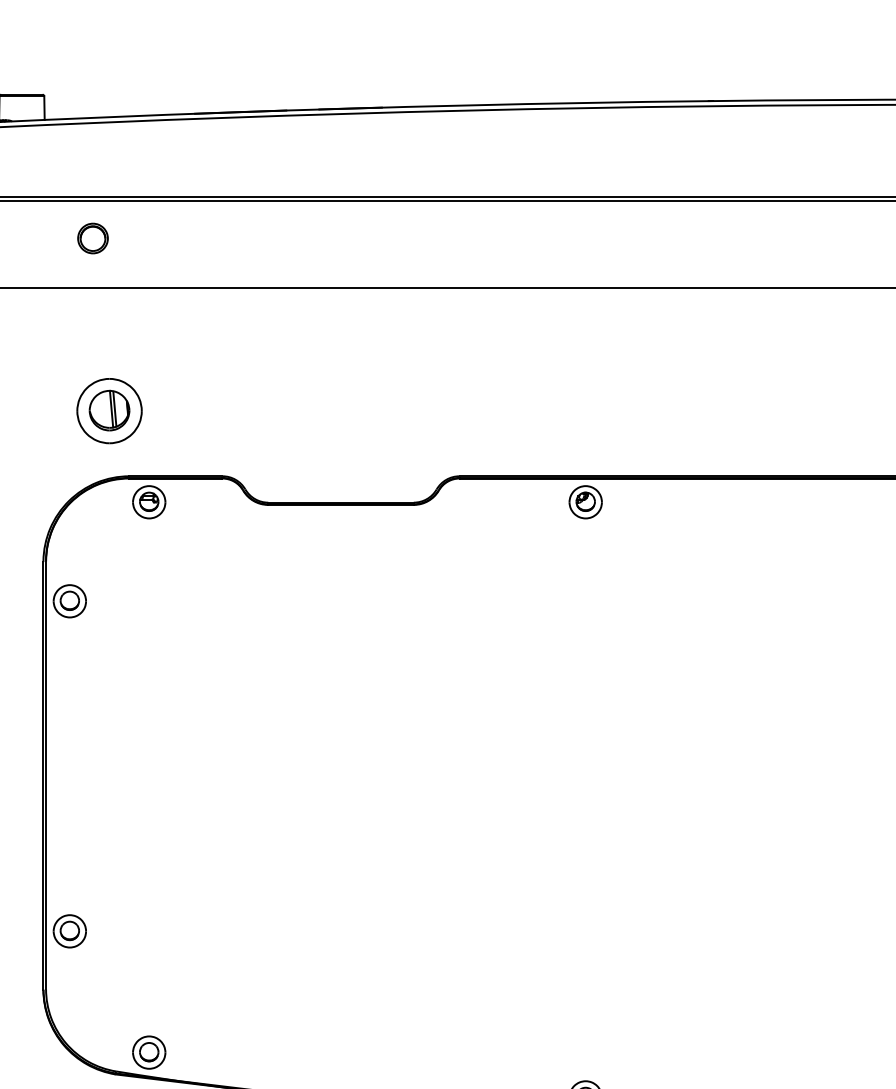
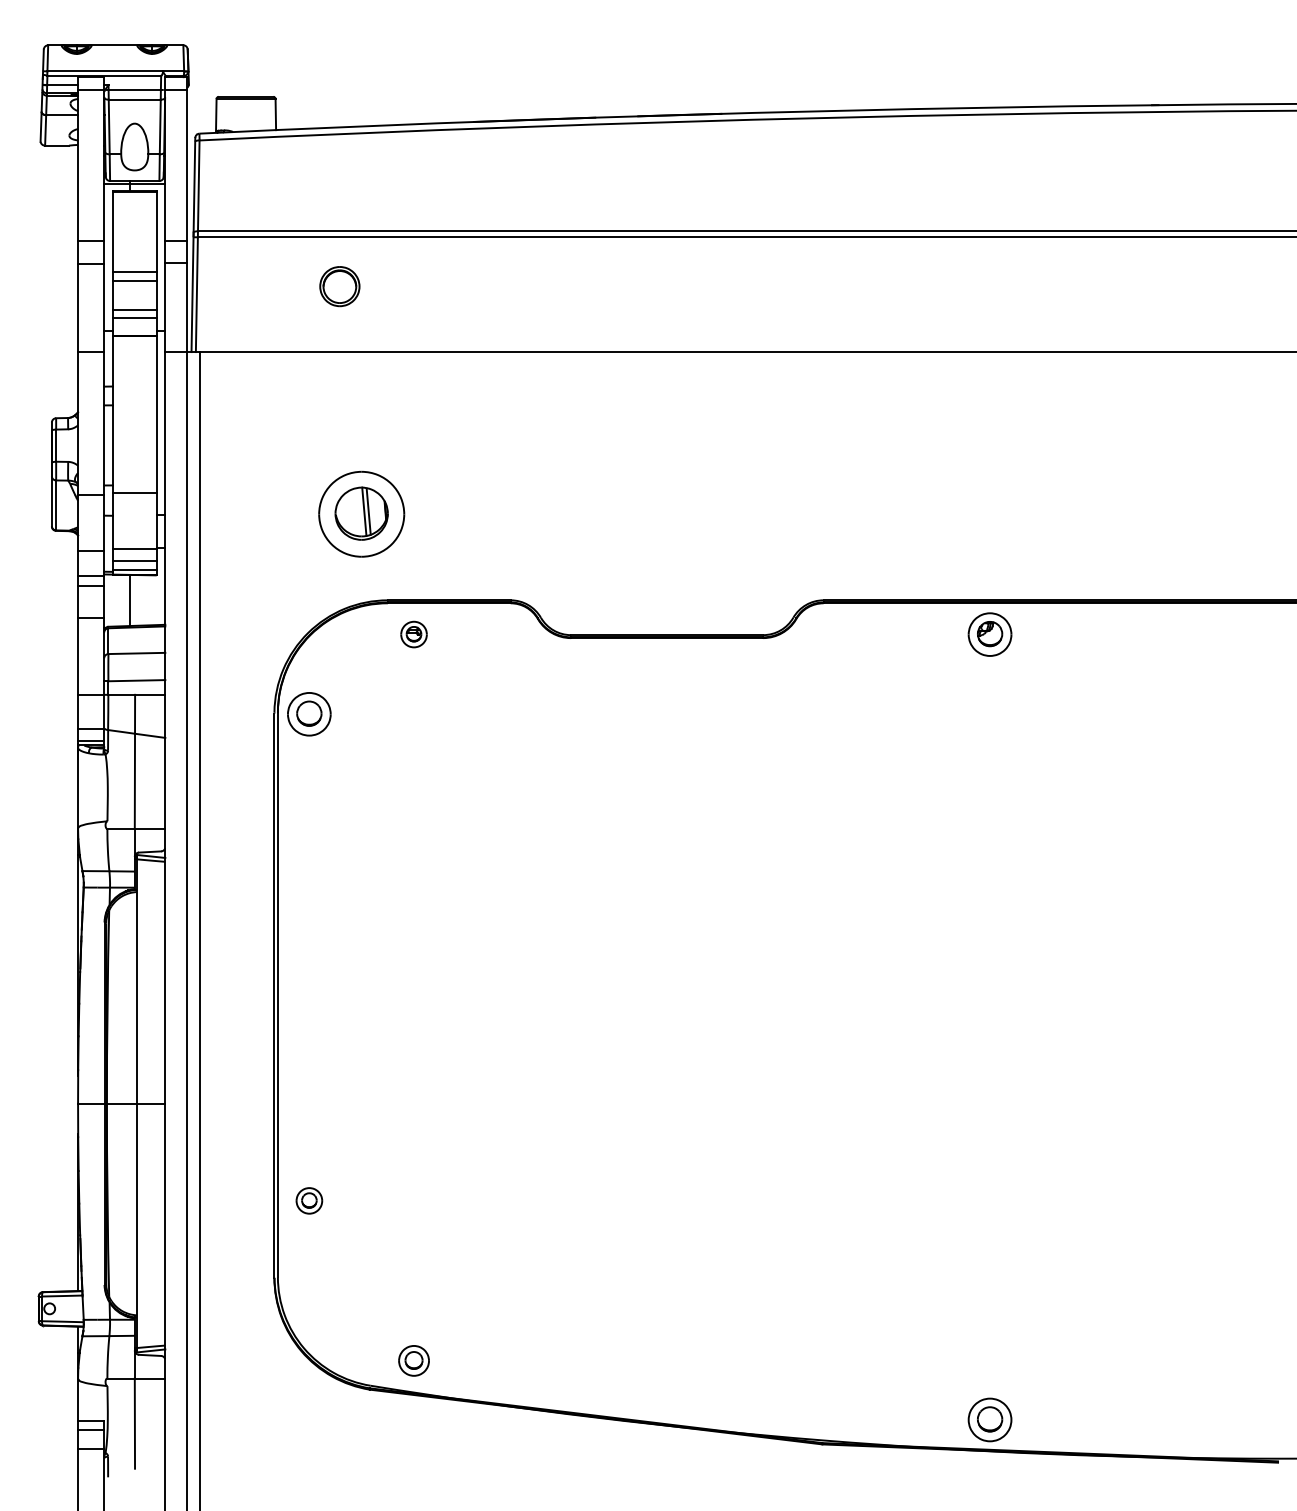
part: (148, 502) -> (413, 634), size x0.6
part: (70, 601) -> (309, 714), moved
part: (70, 931) -> (309, 1200), size x0.6
part: (148, 1052) -> (413, 1360), size x0.7

